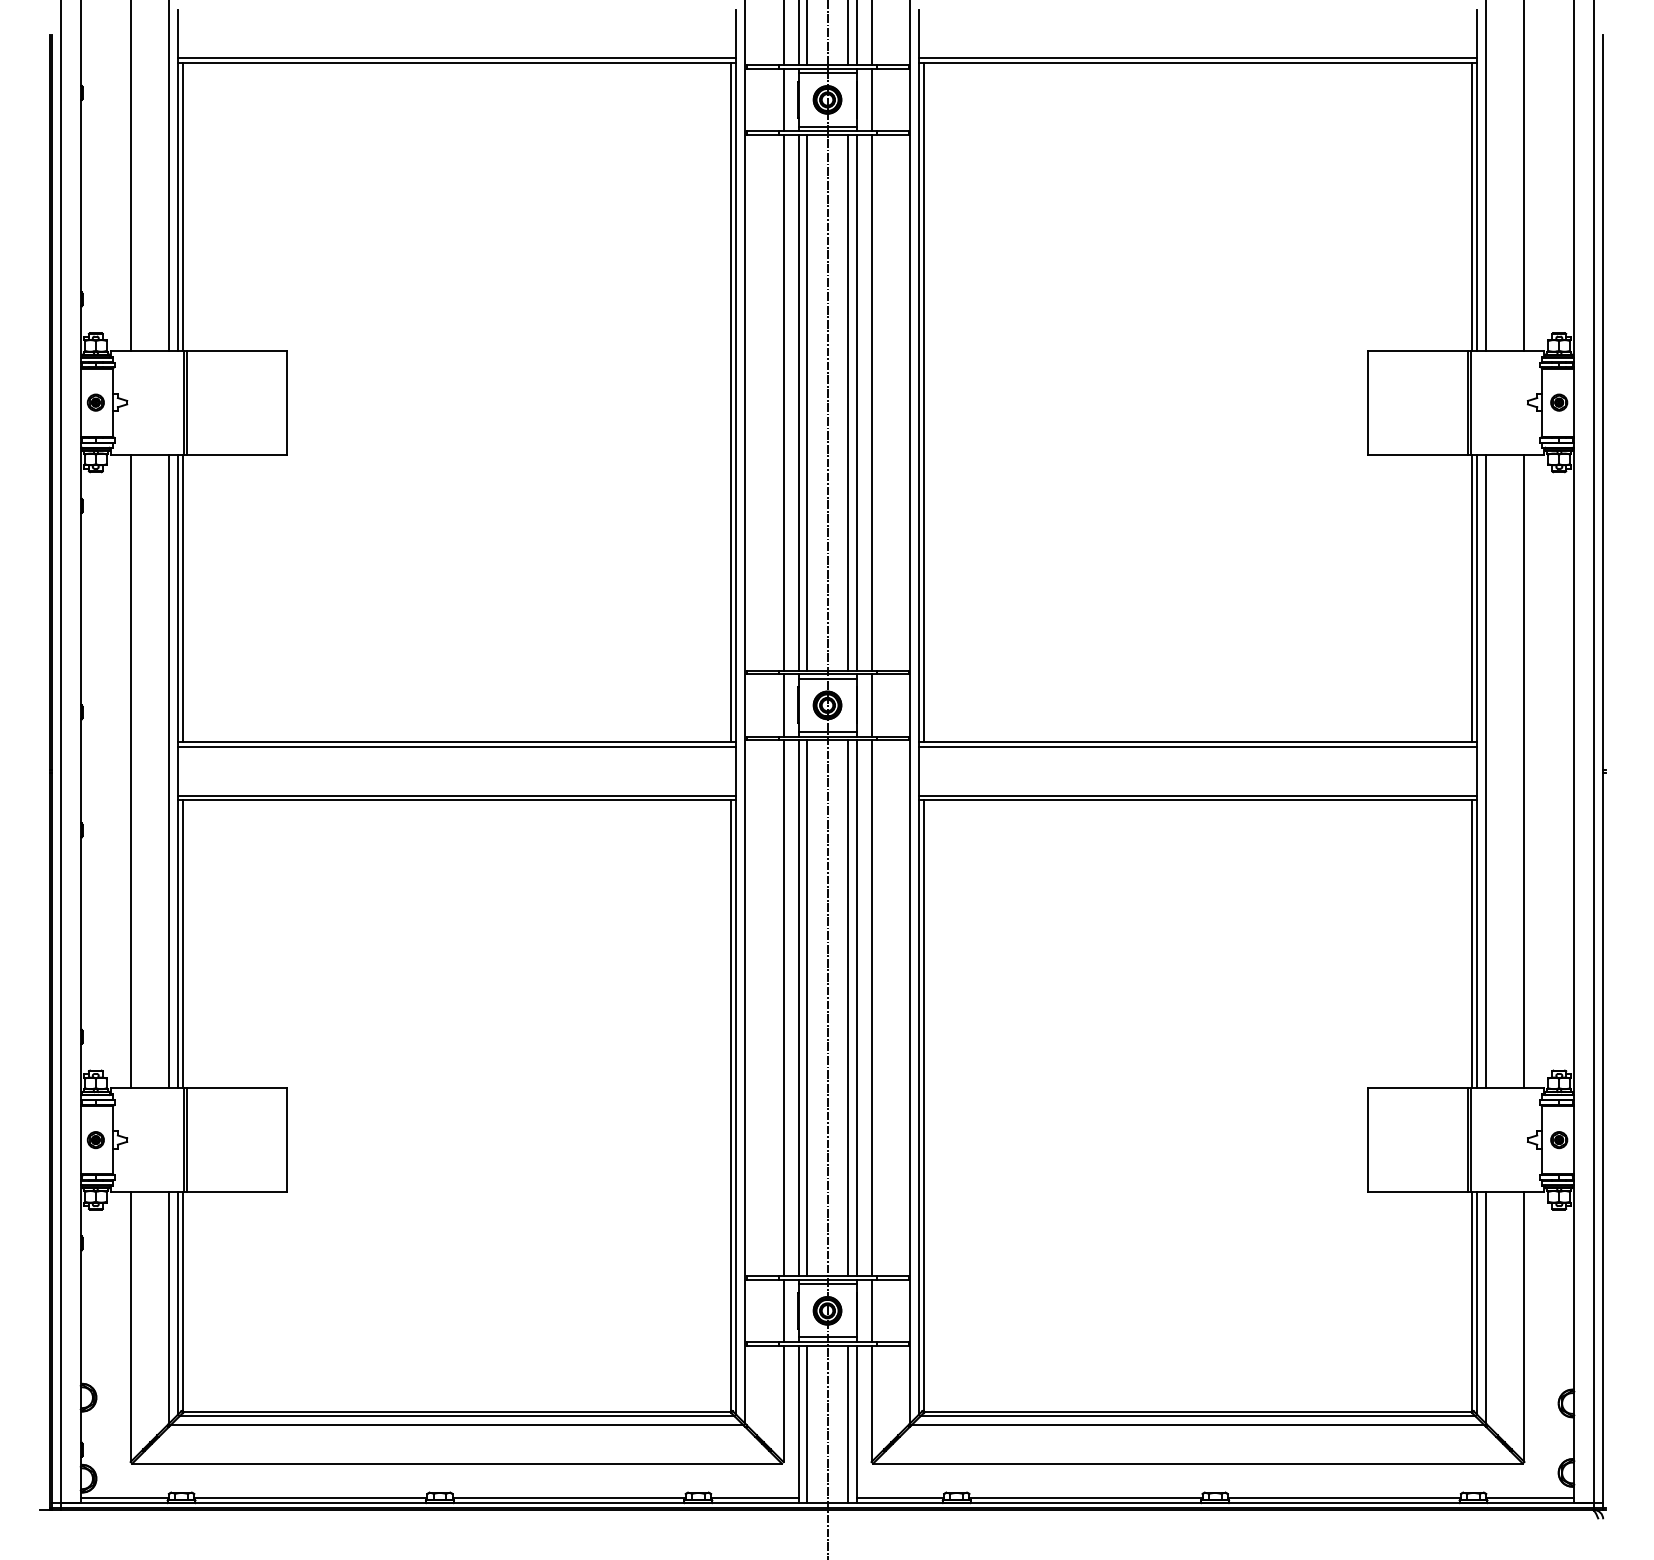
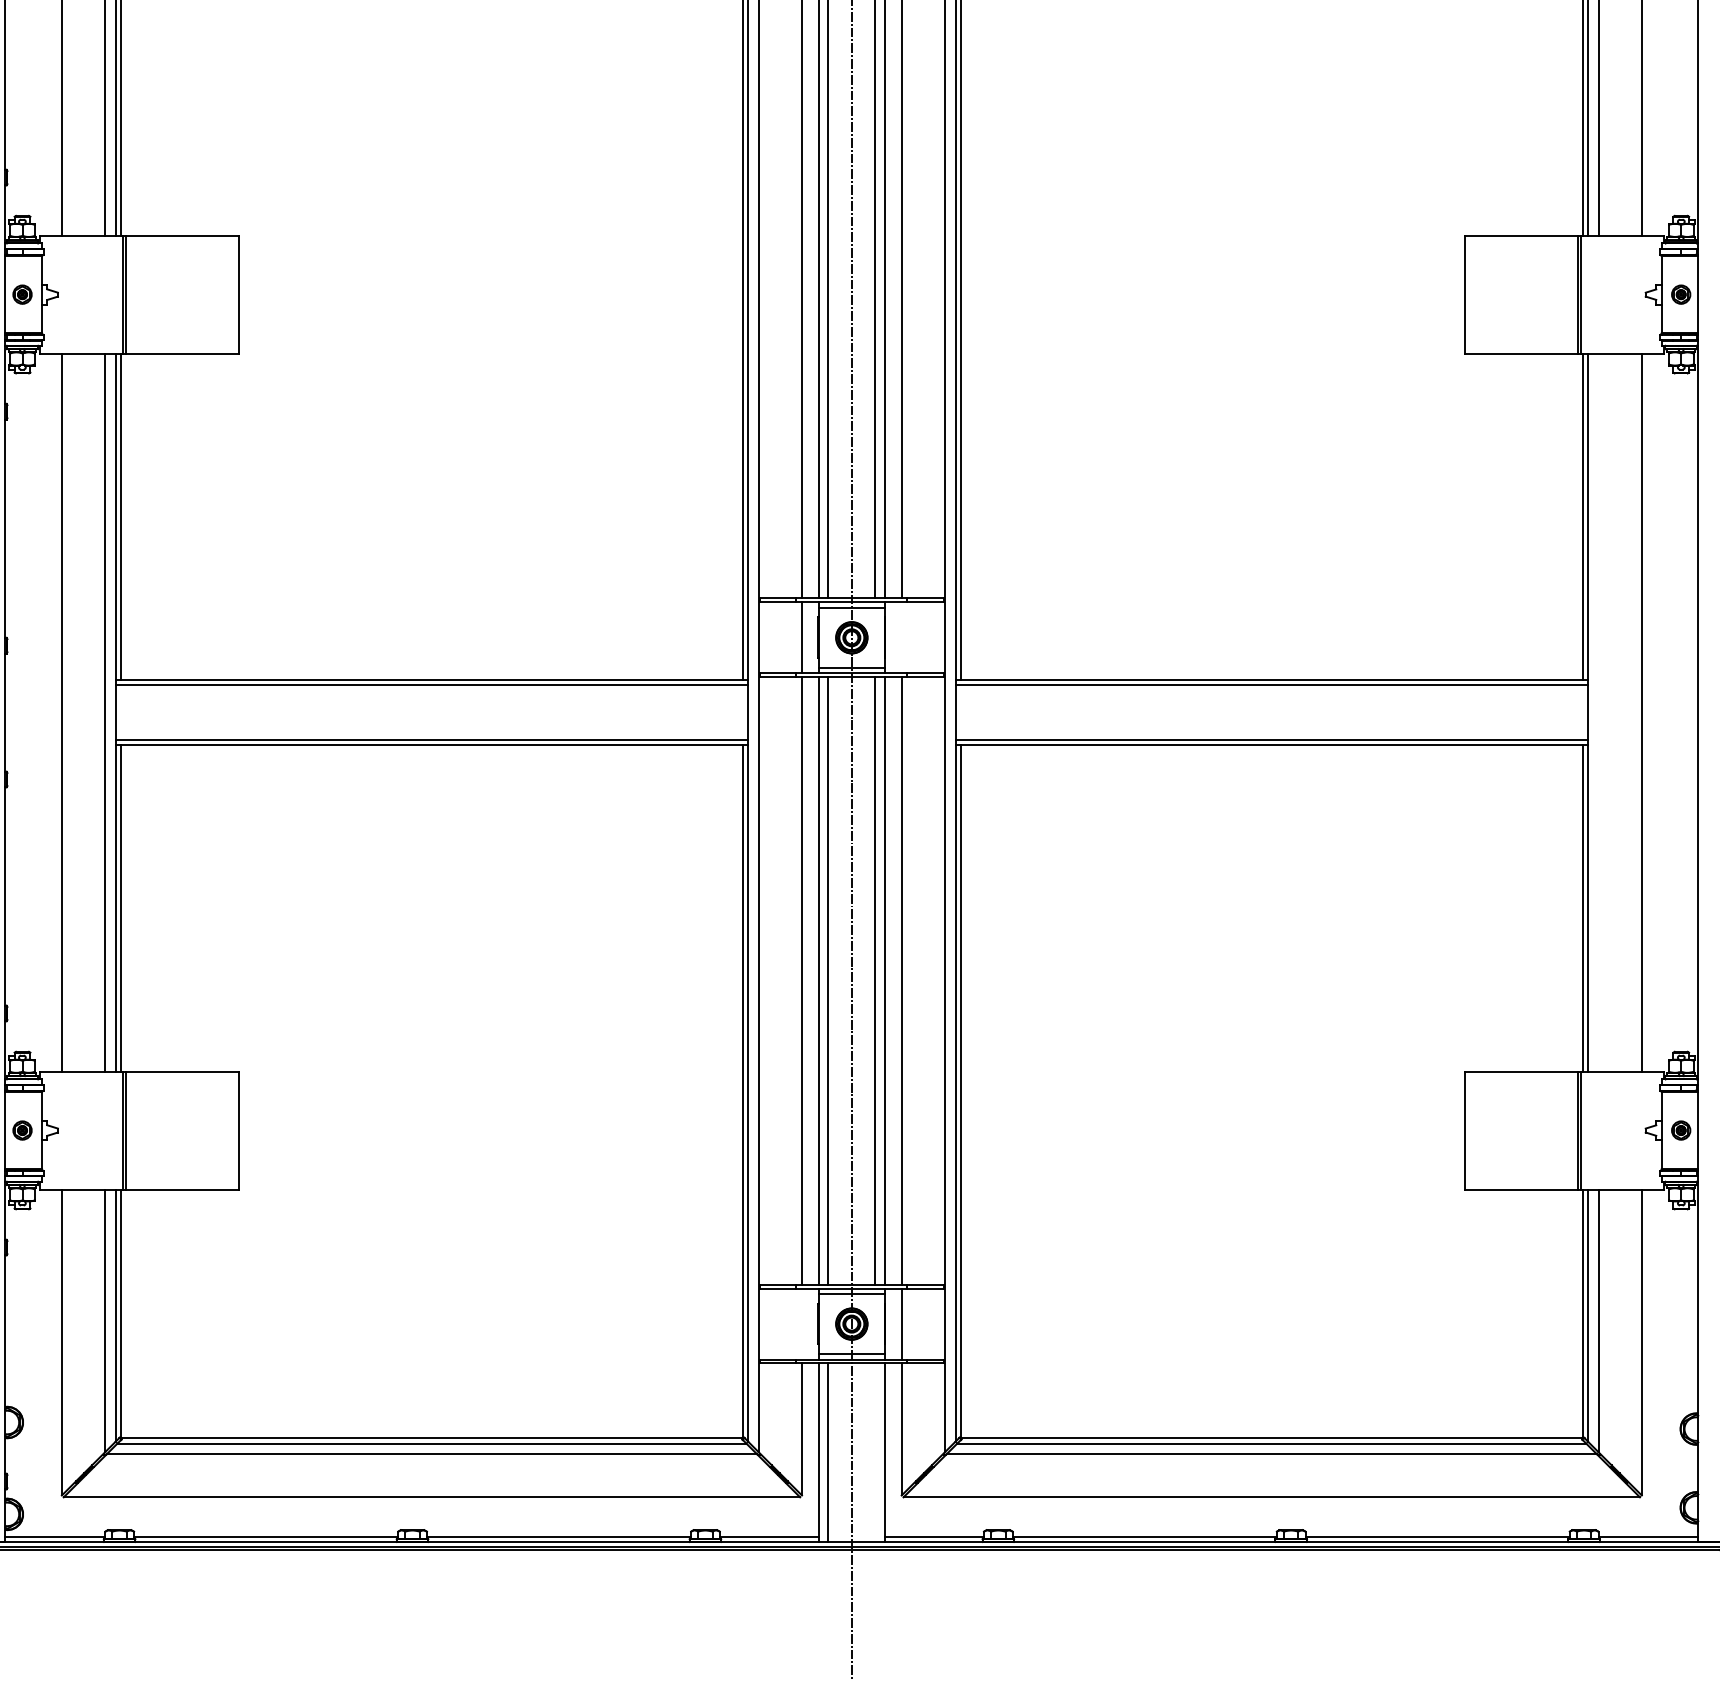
line: (871, 705) -> (901, 637), removed
line: (1486, 771) -> (1598, 712), removed
line: (783, 1310) -> (801, 1323), removed
line: (848, 1424) -> (875, 1452), removed

